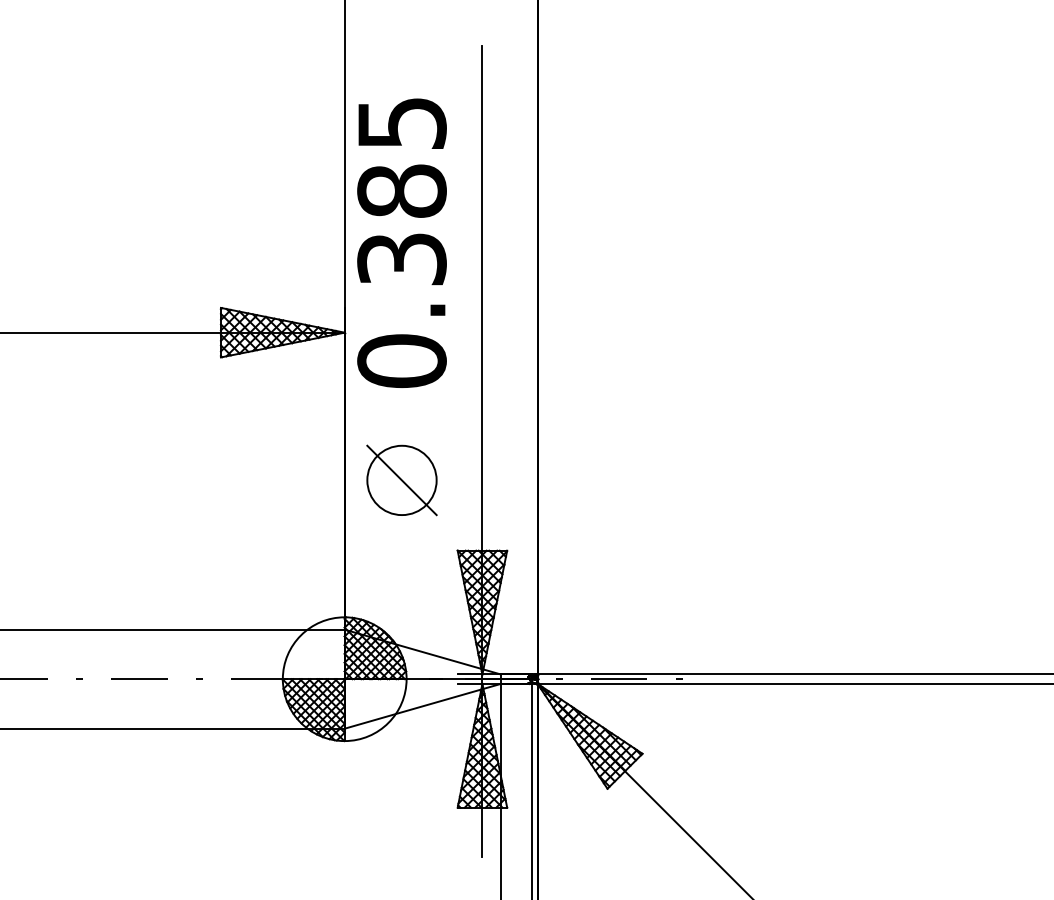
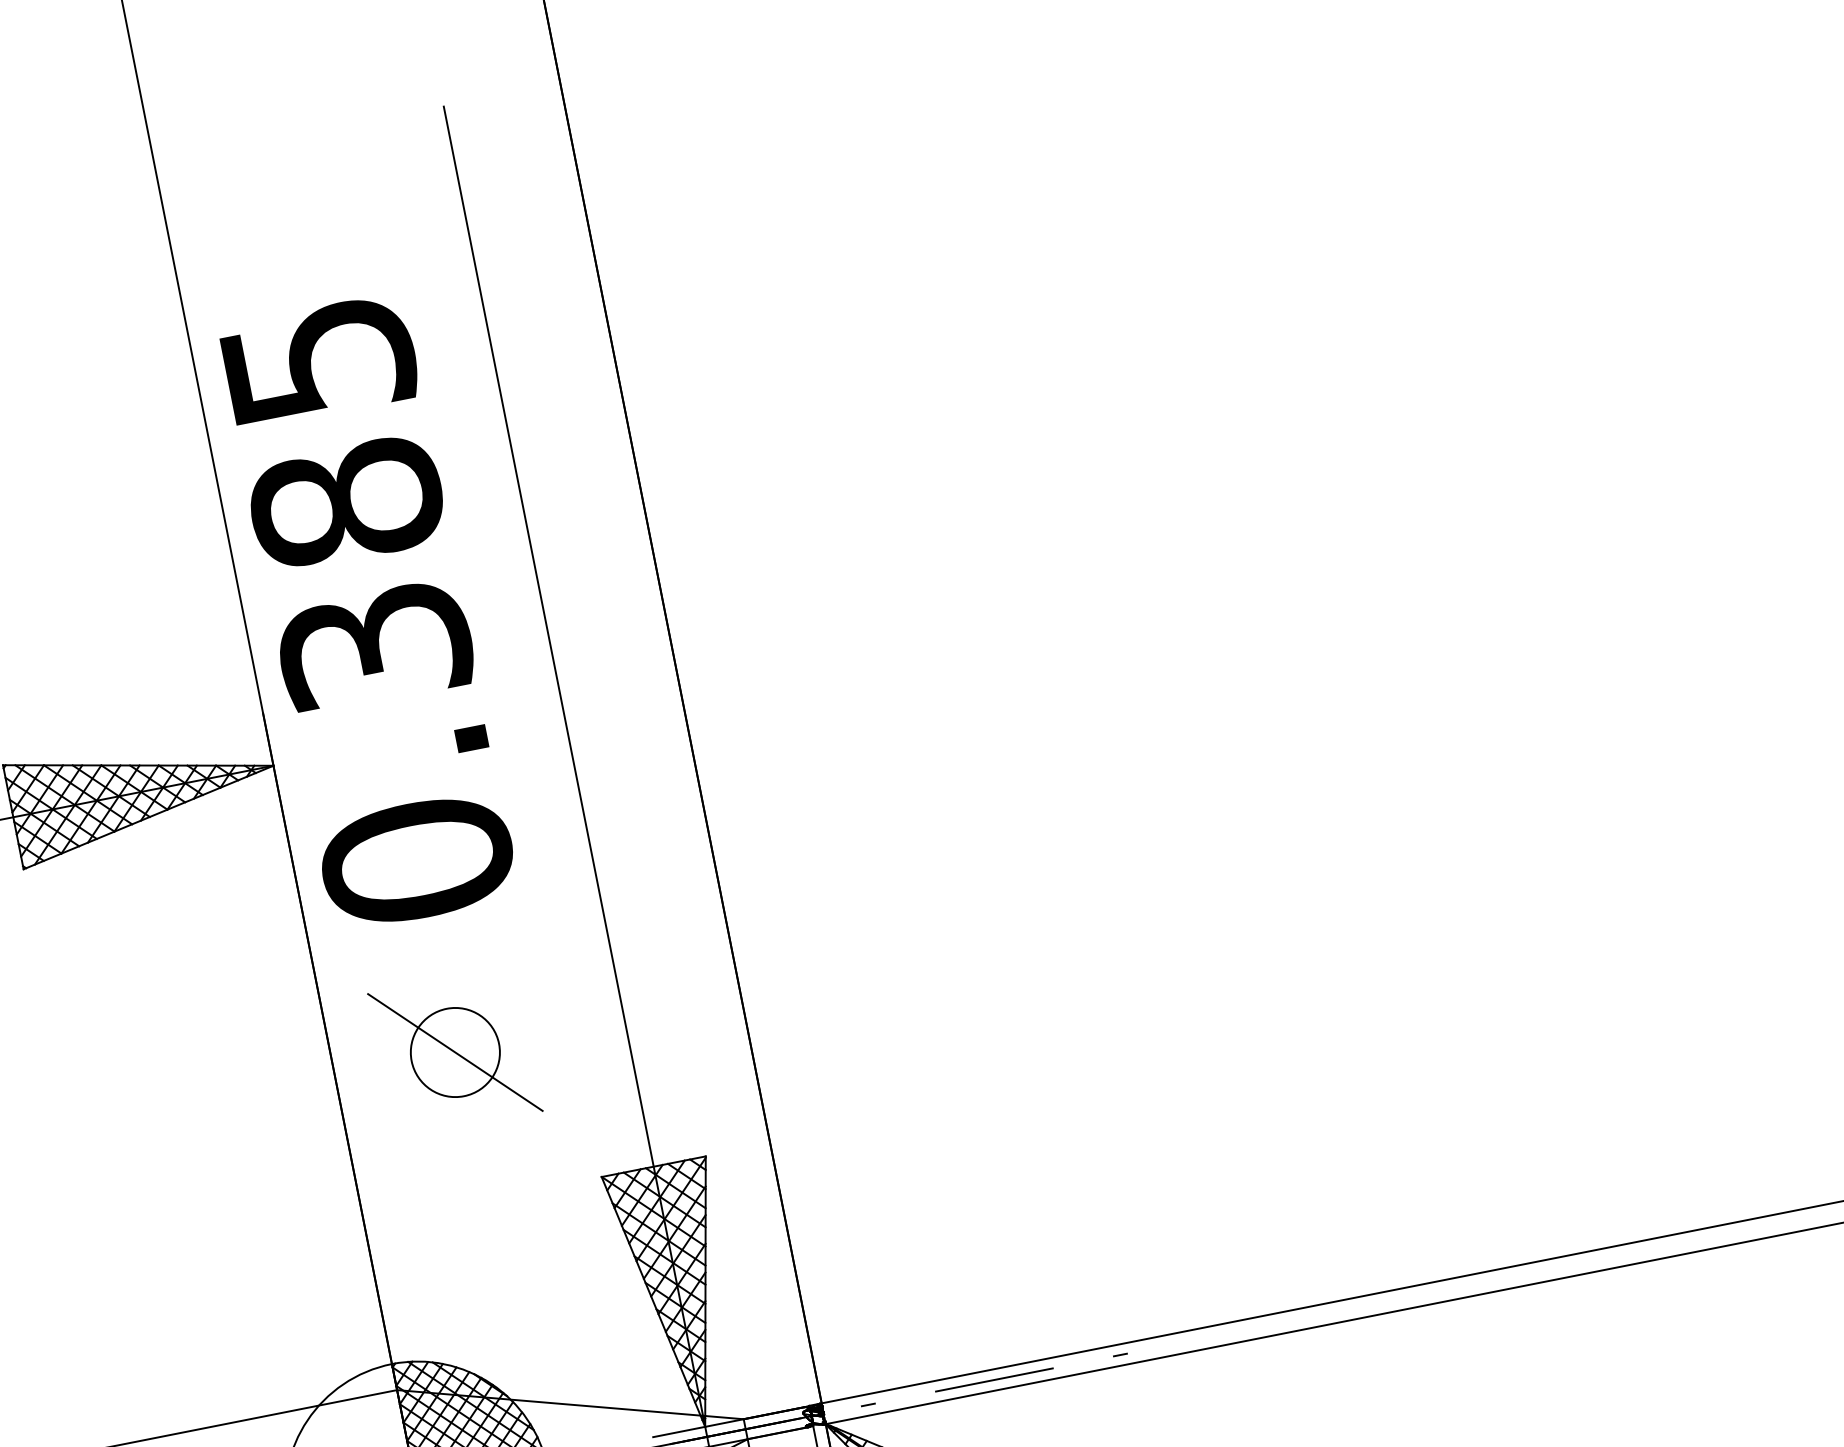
text: (401, 242) -> (366, 611), moved
circle: (401, 480) -> (454, 1052), size x0.6

